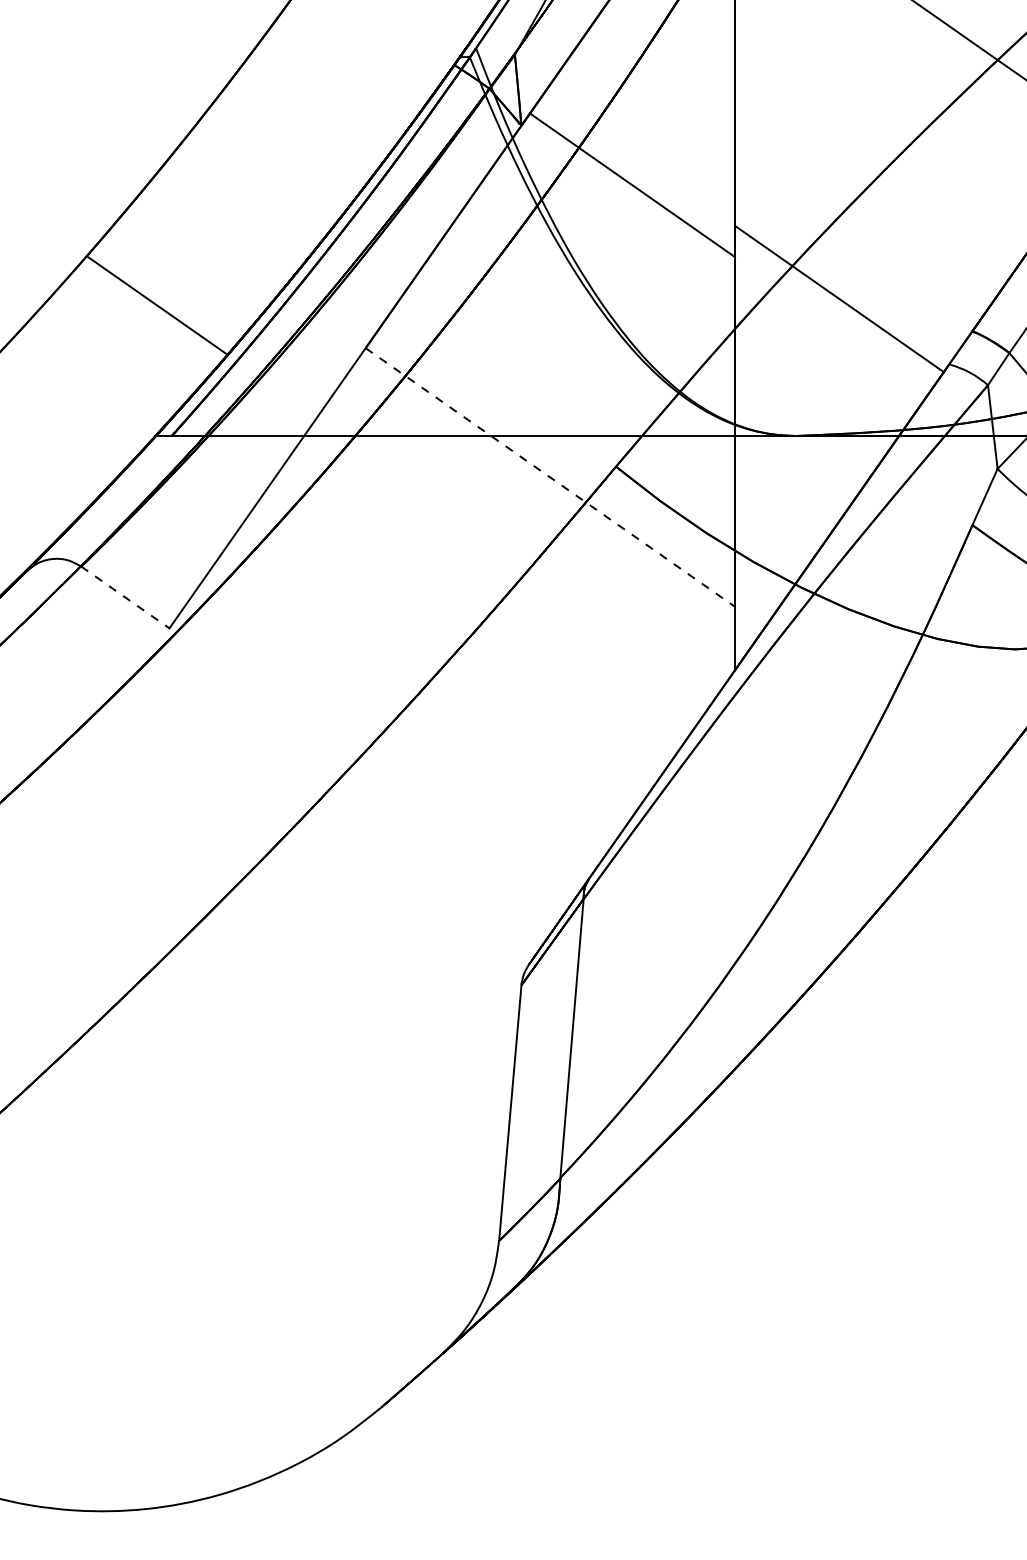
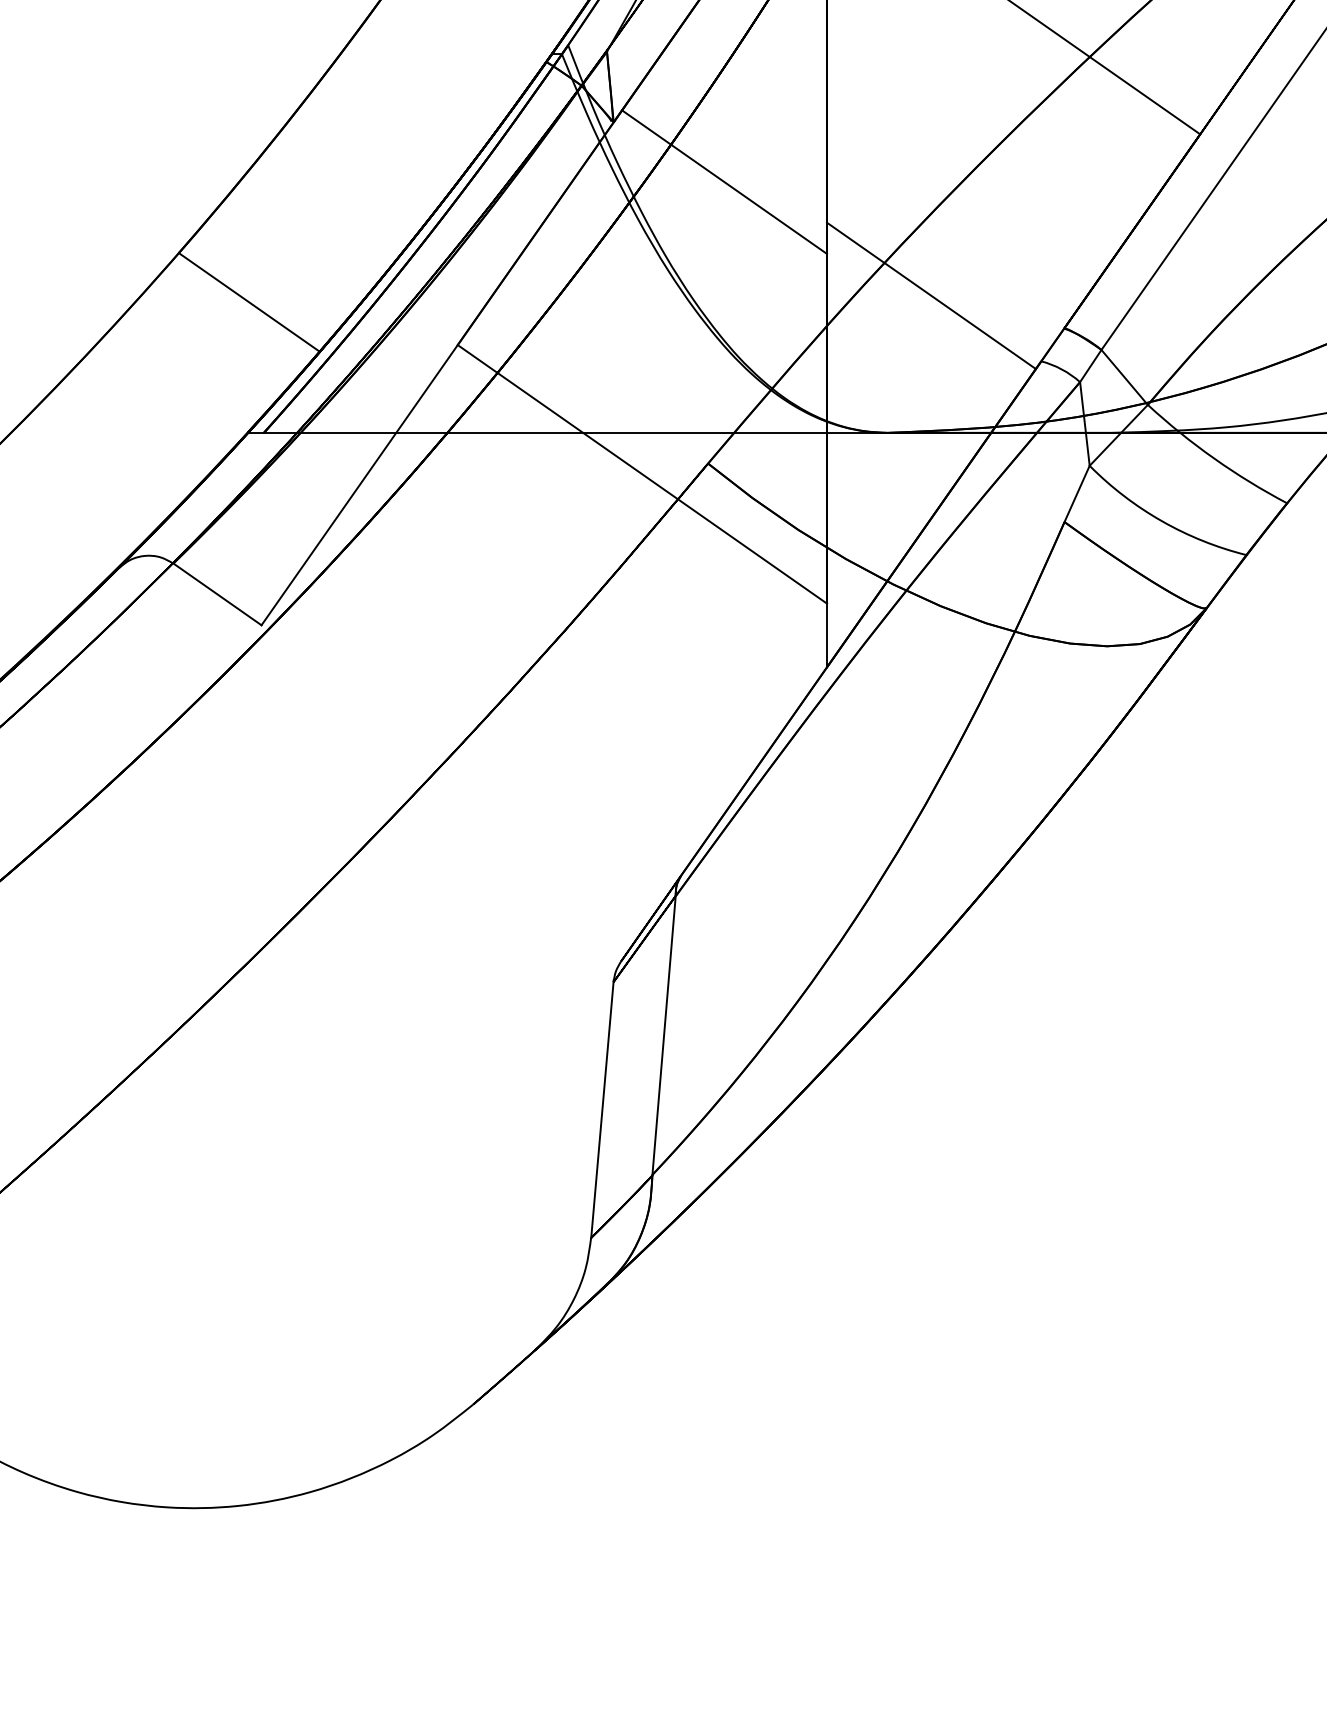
line: (550, 477) -> (642, 474), dashed -> solid
line: (125, 597) -> (217, 594), dashed -> solid

